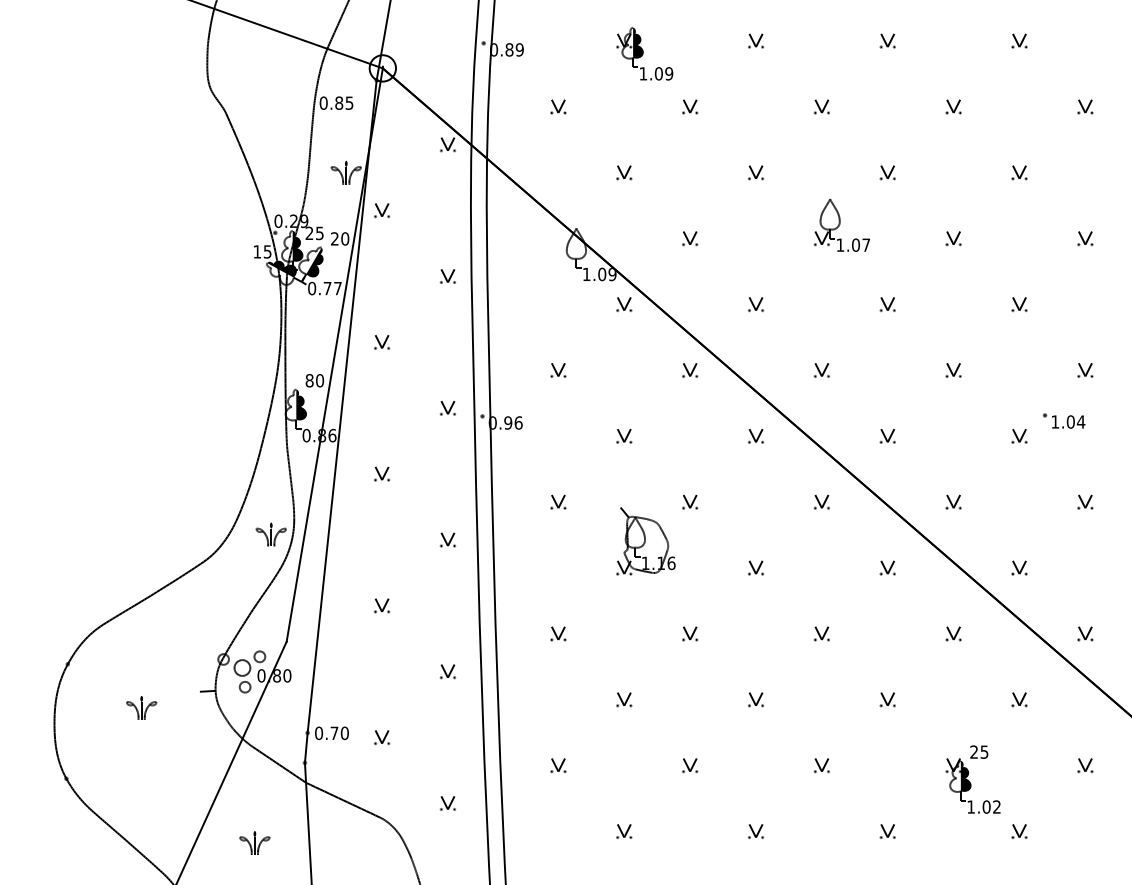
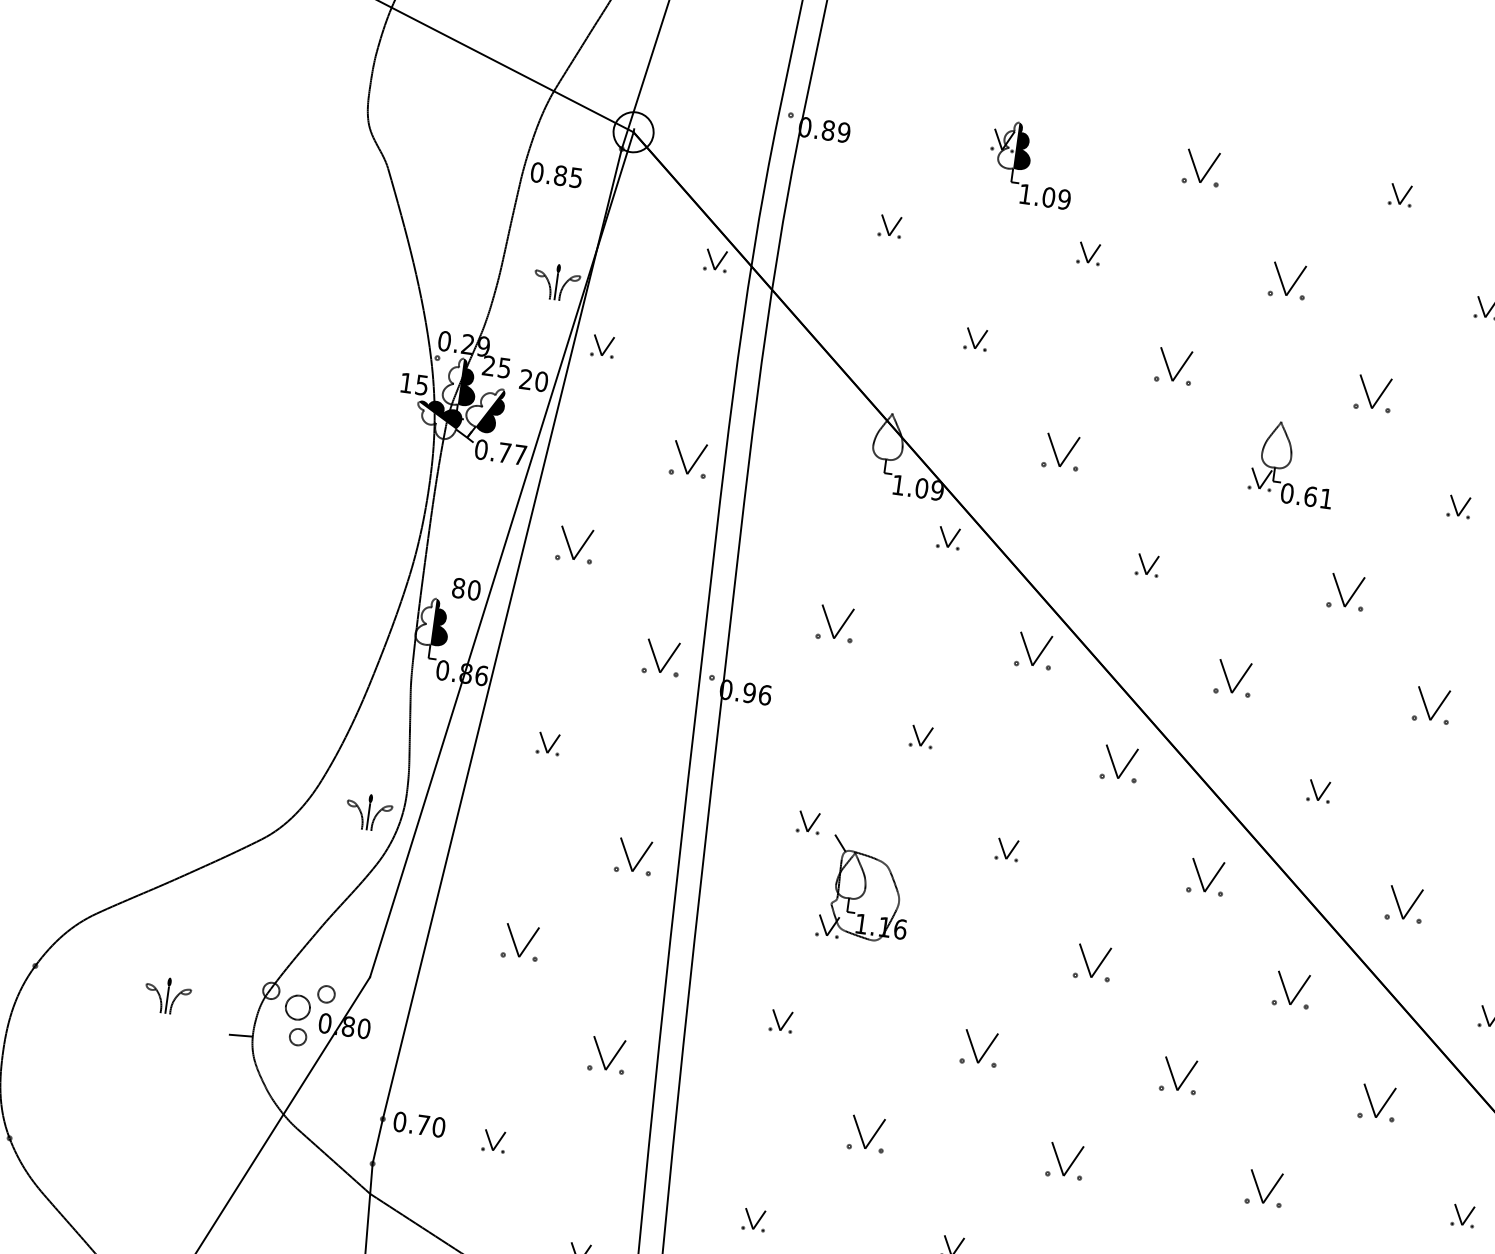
part: (755, 40) -> (1201, 167), size x1.6
part: (821, 106) -> (1287, 280), size x1.6
part: (756, 172) -> (1175, 366), size x1.6
part: (887, 172) -> (1373, 393), size x1.6
part: (690, 238) -> (1062, 452), size x1.6
text: (852, 244) -> (1305, 494), 1.07 -> 0.61
part: (447, 276) -> (688, 459), size x1.6
part: (887, 304) -> (1346, 592), size x1.6
part: (382, 342) -> (576, 545), size x1.6
part: (558, 370) -> (836, 624), size x1.6
part: (690, 370) -> (1035, 651), size x1.6
part: (821, 370) -> (1232, 678), size x1.6
part: (953, 370) -> (1431, 705), size x1.6
part: (447, 408) -> (660, 658), size x1.6
part: (756, 436) -> (1121, 764), size x1.6
part: (821, 501) -> (1205, 876), size x1.6
part: (953, 501) -> (1404, 903), size x1.6
part: (447, 539) -> (633, 856), size x1.6
part: (645, 541) -> (865, 891), moved
part: (755, 567) -> (1092, 962), size x1.6
part: (887, 567) -> (1291, 989), size x1.6
part: (382, 605) -> (522, 942), size x1.6
part: (690, 633) -> (980, 1048), size x1.6
part: (821, 633) -> (1178, 1075), size x1.6
part: (953, 633) -> (1377, 1102), size x1.6
part: (447, 671) -> (606, 1055), size x1.6
part: (624, 699) -> (867, 1134), size x1.6
part: (756, 699) -> (1066, 1161), size x1.6
part: (887, 699) -> (1264, 1188), size x1.6
part: (141, 707) -> (167, 995), moved

